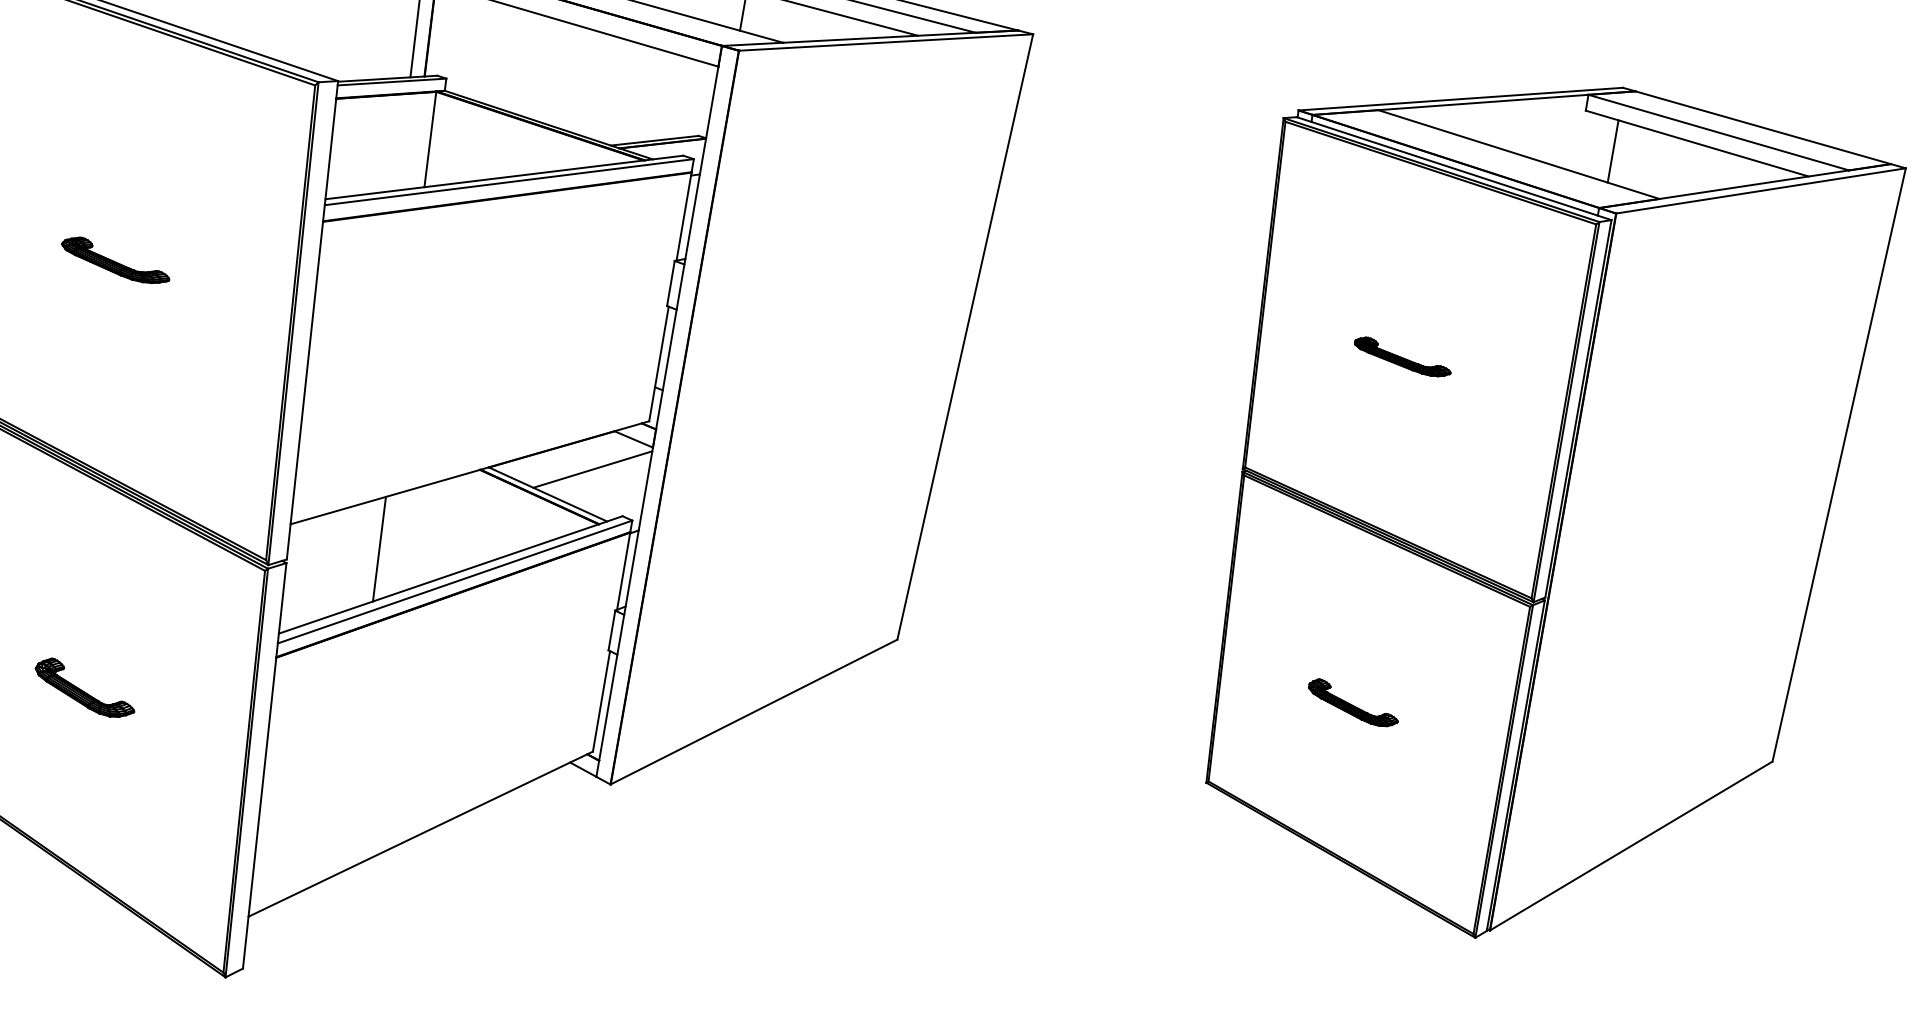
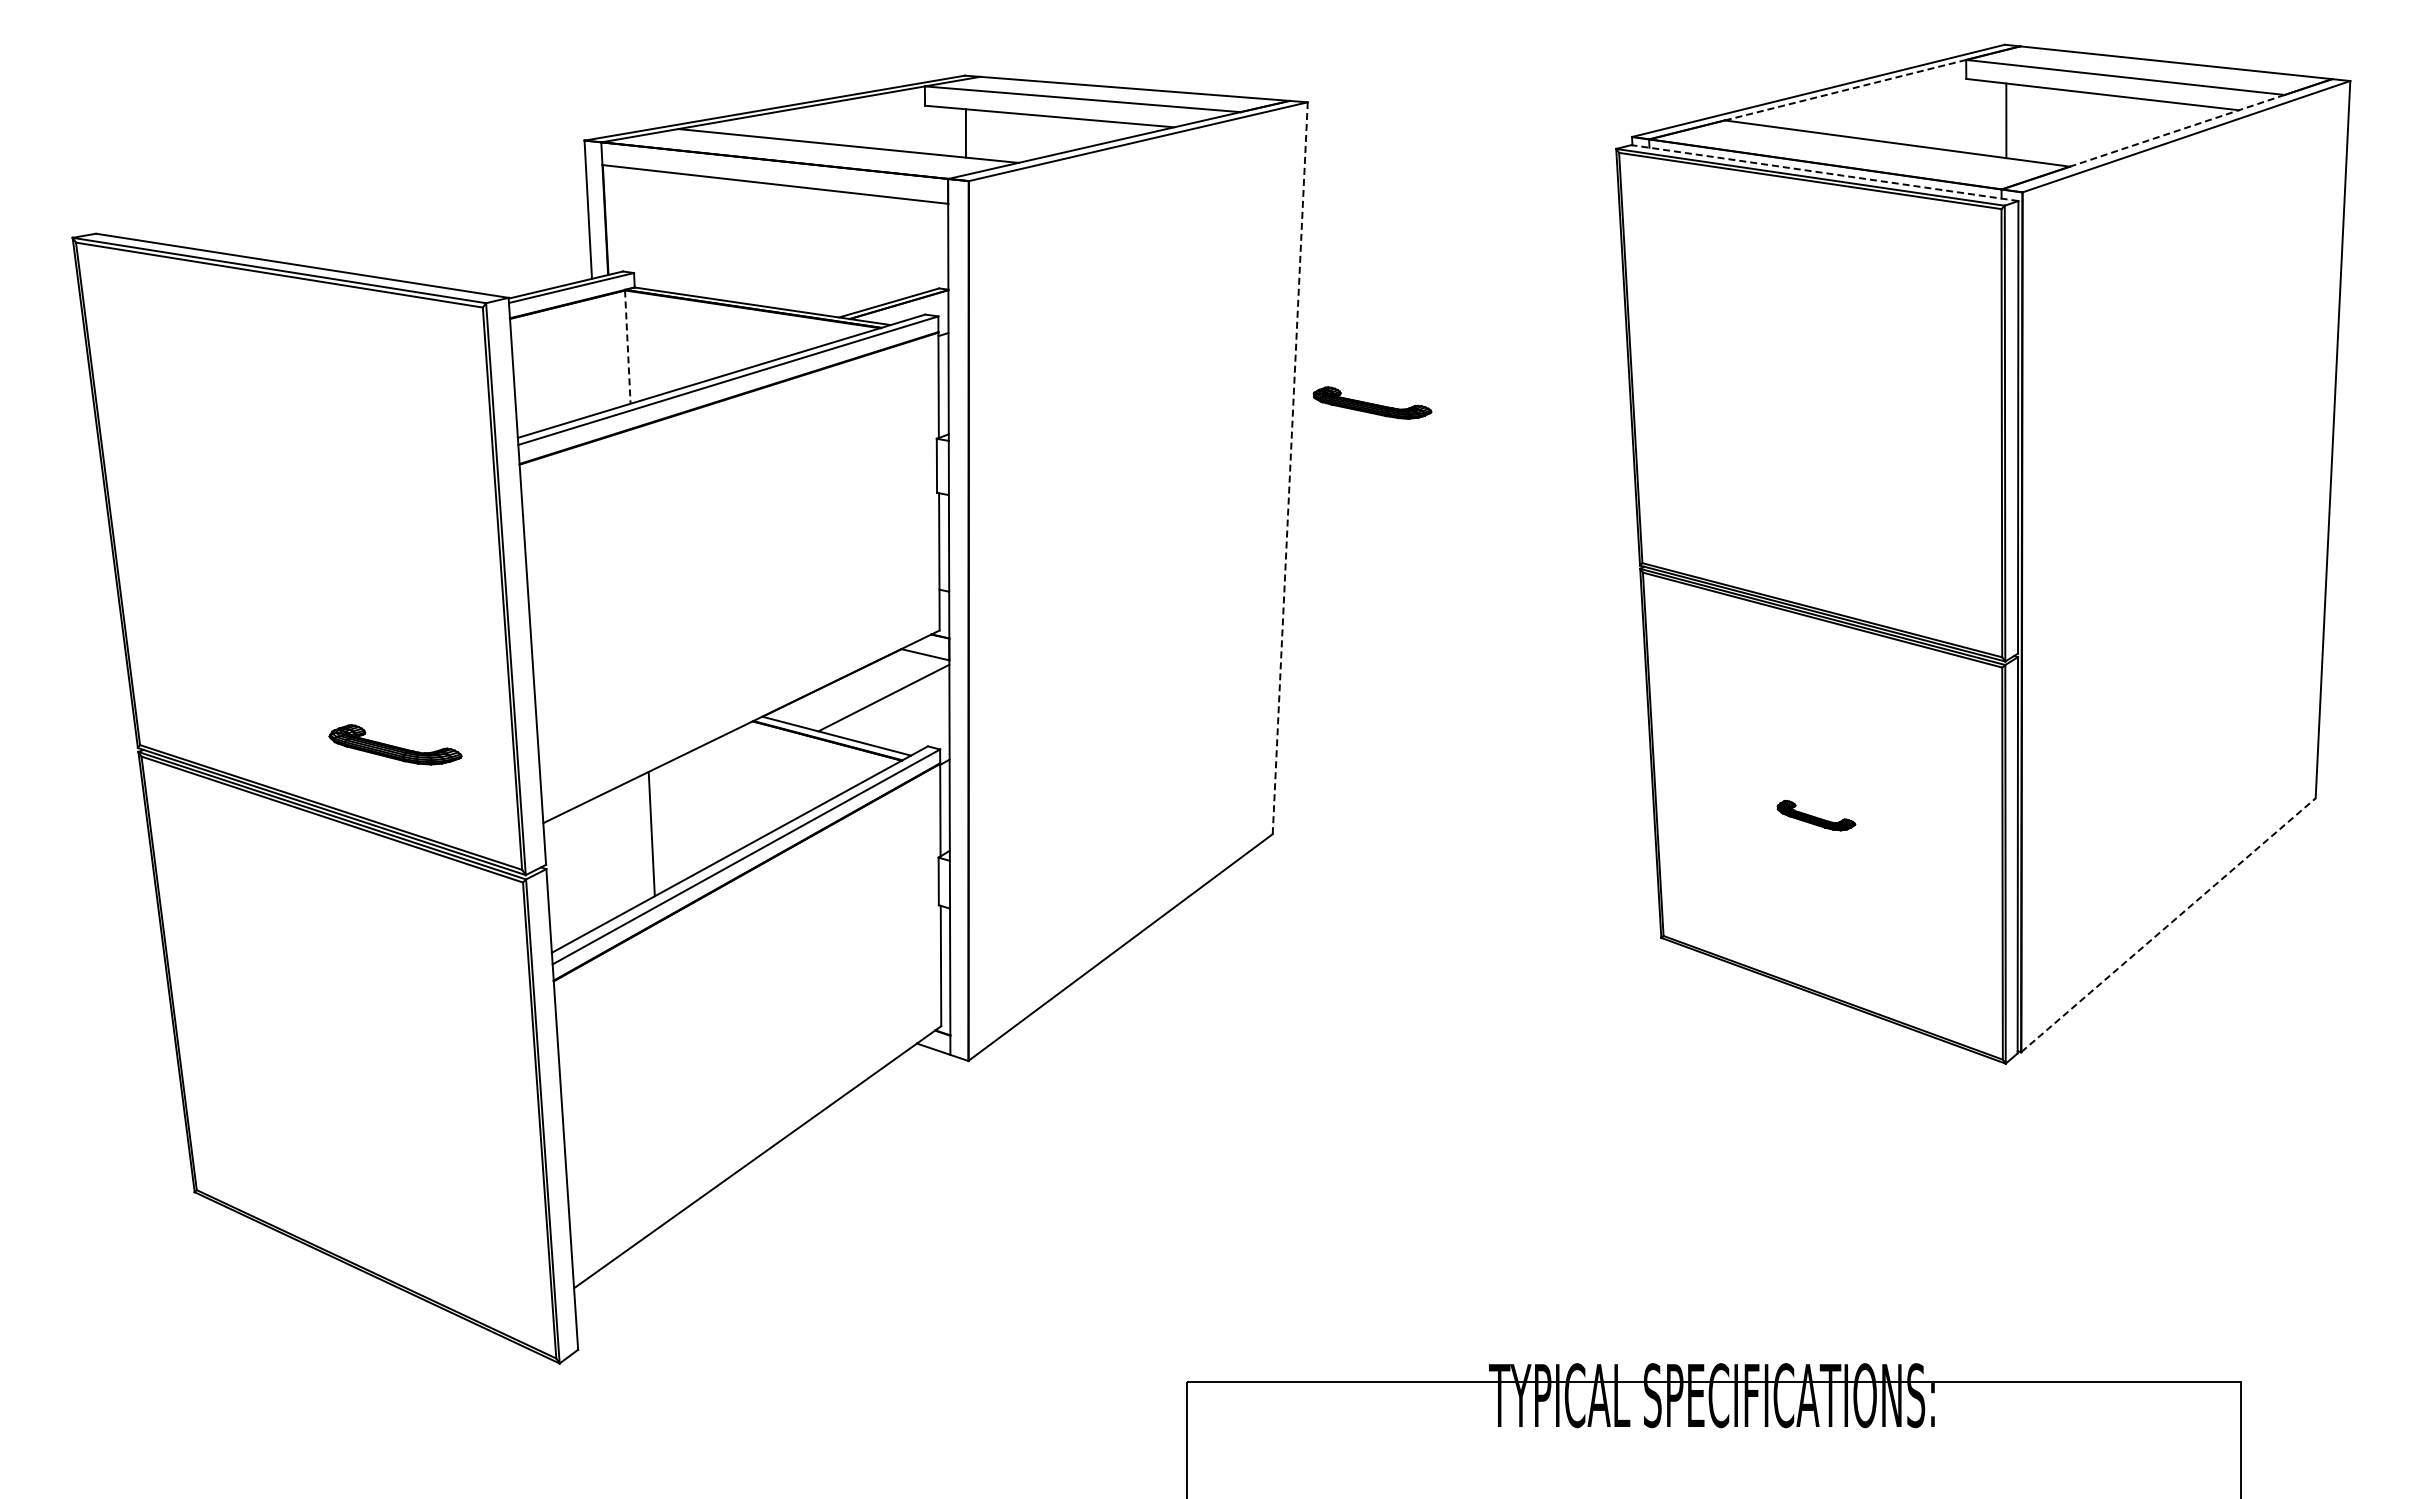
line: (1483, 102) -> (1845, 90), solid -> dashed
line: (430, 139) -> (627, 347), solid -> dashed
line: (1453, 168) -> (1824, 173), solid -> dashed
line: (1753, 184) -> (2176, 130), solid -> dashed
part: (115, 260) -> (395, 744), moved
line: (965, 336) -> (1290, 467), solid -> dashed
part: (1402, 356) -> (1372, 402), moved
part: (85, 688) -> (337, 1055), removed
part: (1353, 703) -> (1816, 815), size x0.7
line: (1631, 845) -> (2168, 924), solid -> dashed

